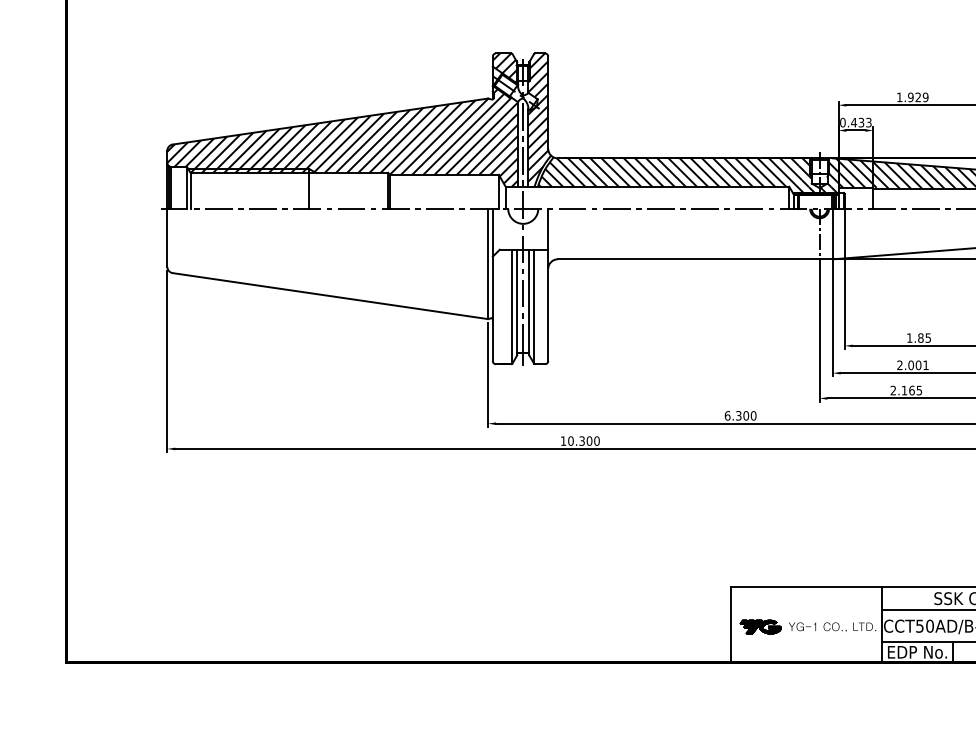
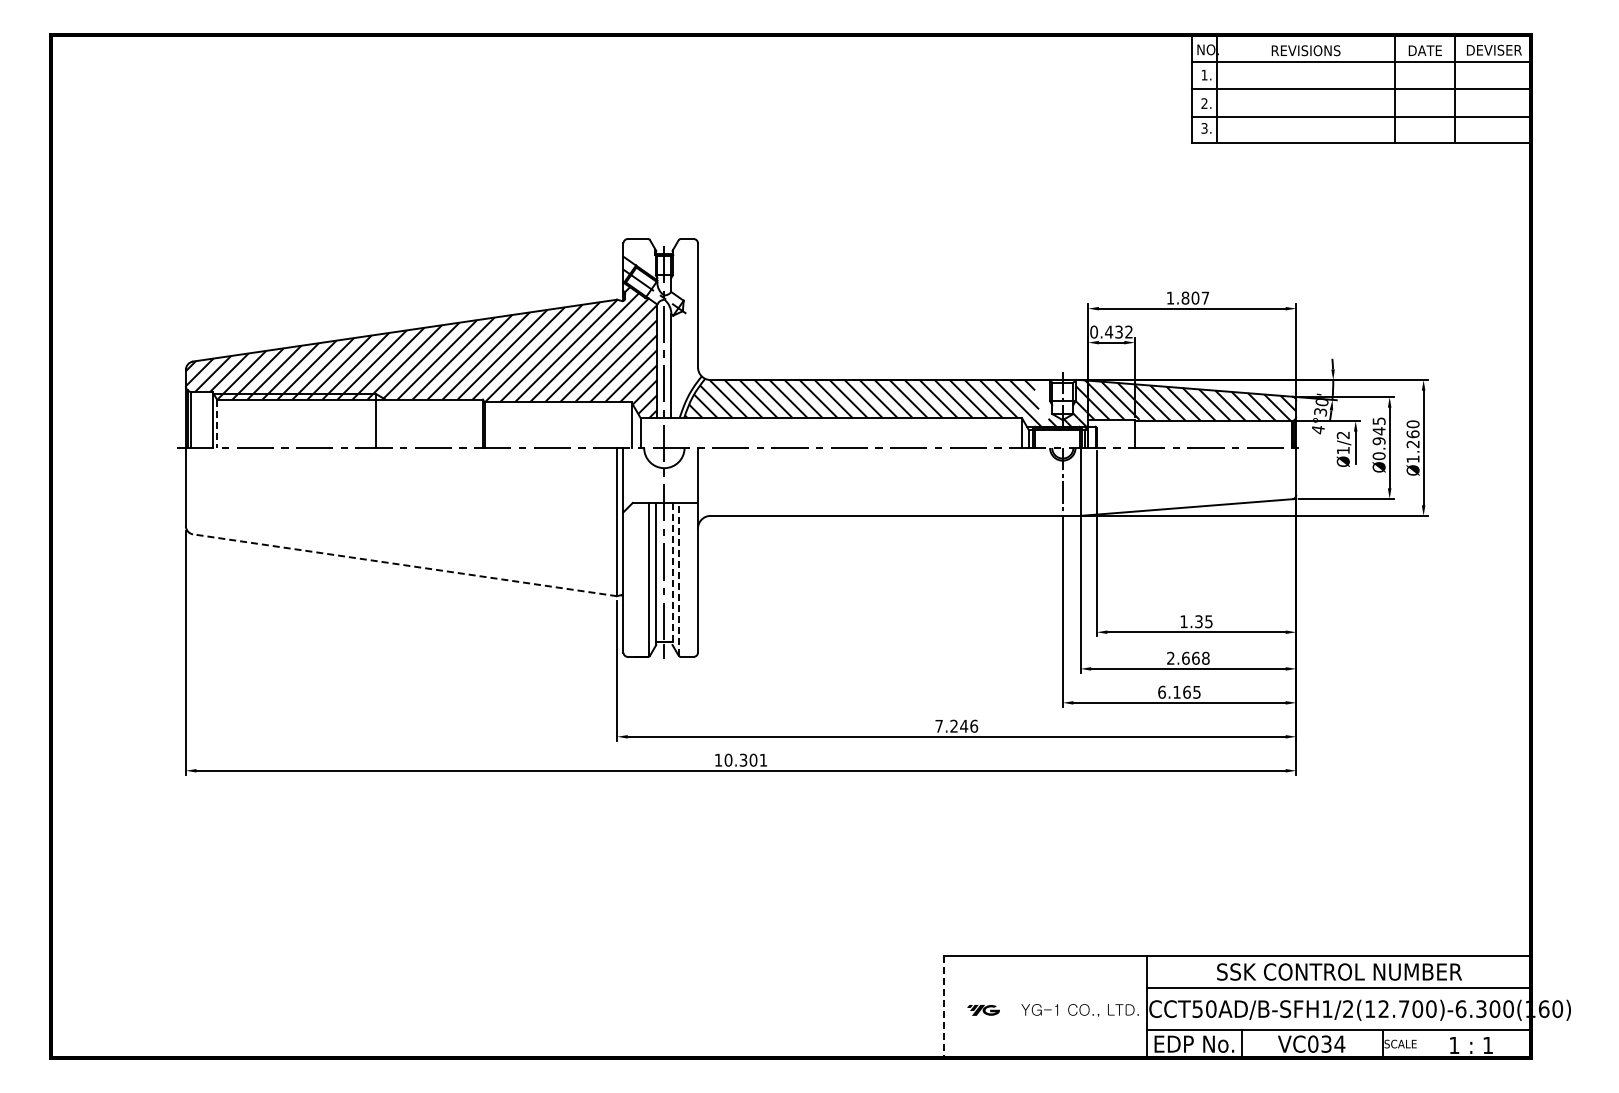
hatch: (504, 67) -> (639, 258), removed
text: (918, 96) -> (1195, 297), 1.929 -> 1.807
hatch: (538, 119) -> (684, 328), removed
text: (868, 122) -> (1128, 332), 0.433 -> 0.432
hatch: (805, 172) -> (1043, 399), removed
line: (190, 191) -> (217, 424), solid -> dashed
line: (329, 296) -> (404, 565), solid -> dashed
line: (529, 302) -> (672, 574), solid -> dashed
line: (534, 306) -> (679, 579), solid -> dashed
text: (920, 337) -> (1198, 621), 1.85 -> 1.35
text: (918, 364) -> (1195, 657), 2.001 -> 2.668
text: (893, 389) -> (1161, 691), 2.165 -> 6.165
text: (740, 415) -> (956, 725), 6.300 -> 7.246
text: (596, 440) -> (763, 759), 10.300 -> 10.301
line: (730, 625) -> (943, 1007), solid -> dashed
part: (760, 627) -> (983, 1010), size x0.6

